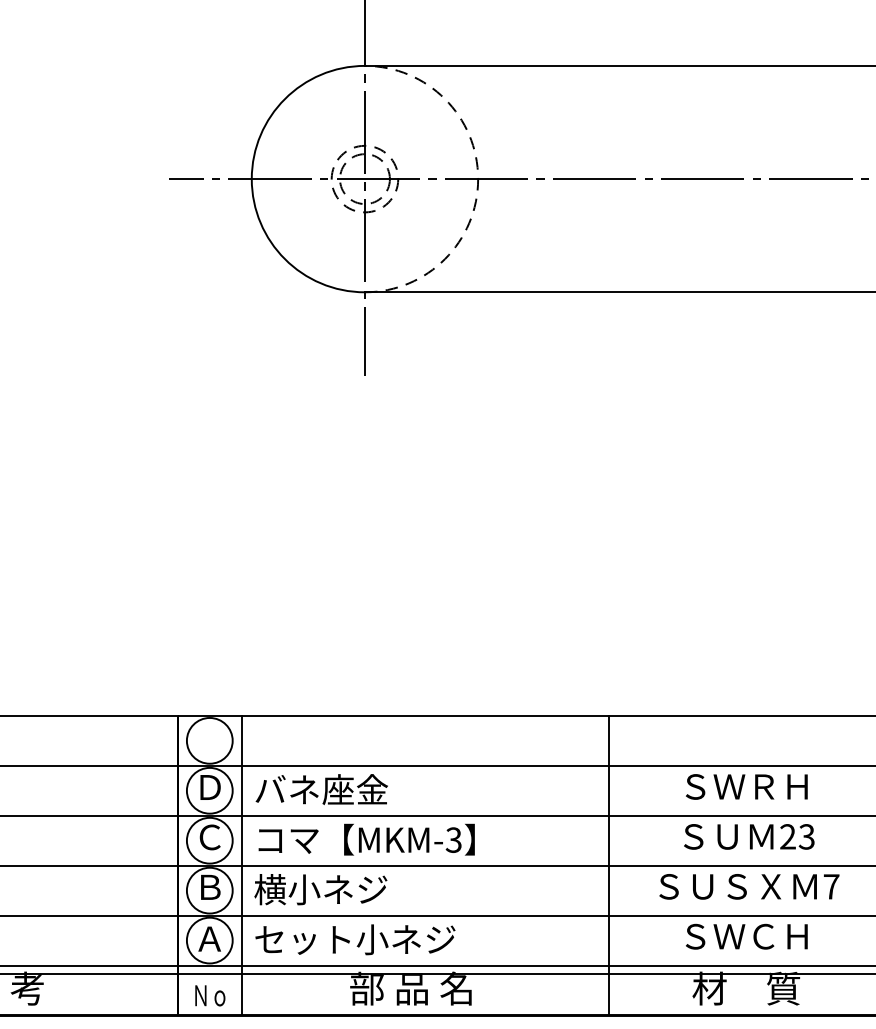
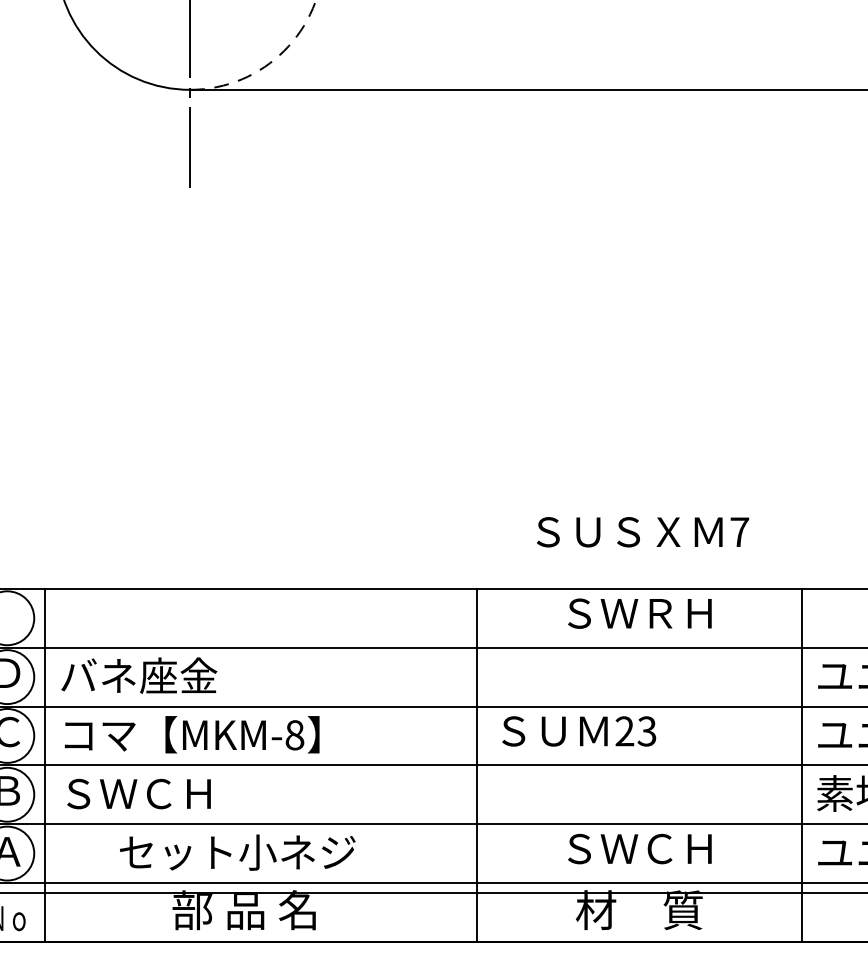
text: (746, 786) -> (639, 613), moved
text: (749, 836) -> (579, 730), moved
text: (453, 839) -> (294, 734), MKM-3 -> MKM-8
text: (749, 886) -> (643, 531), moved
text: (320, 889) -> (137, 793), 横小ネジ -> ＳＷＣＨ
text: (355, 939) -> (237, 852), moved

